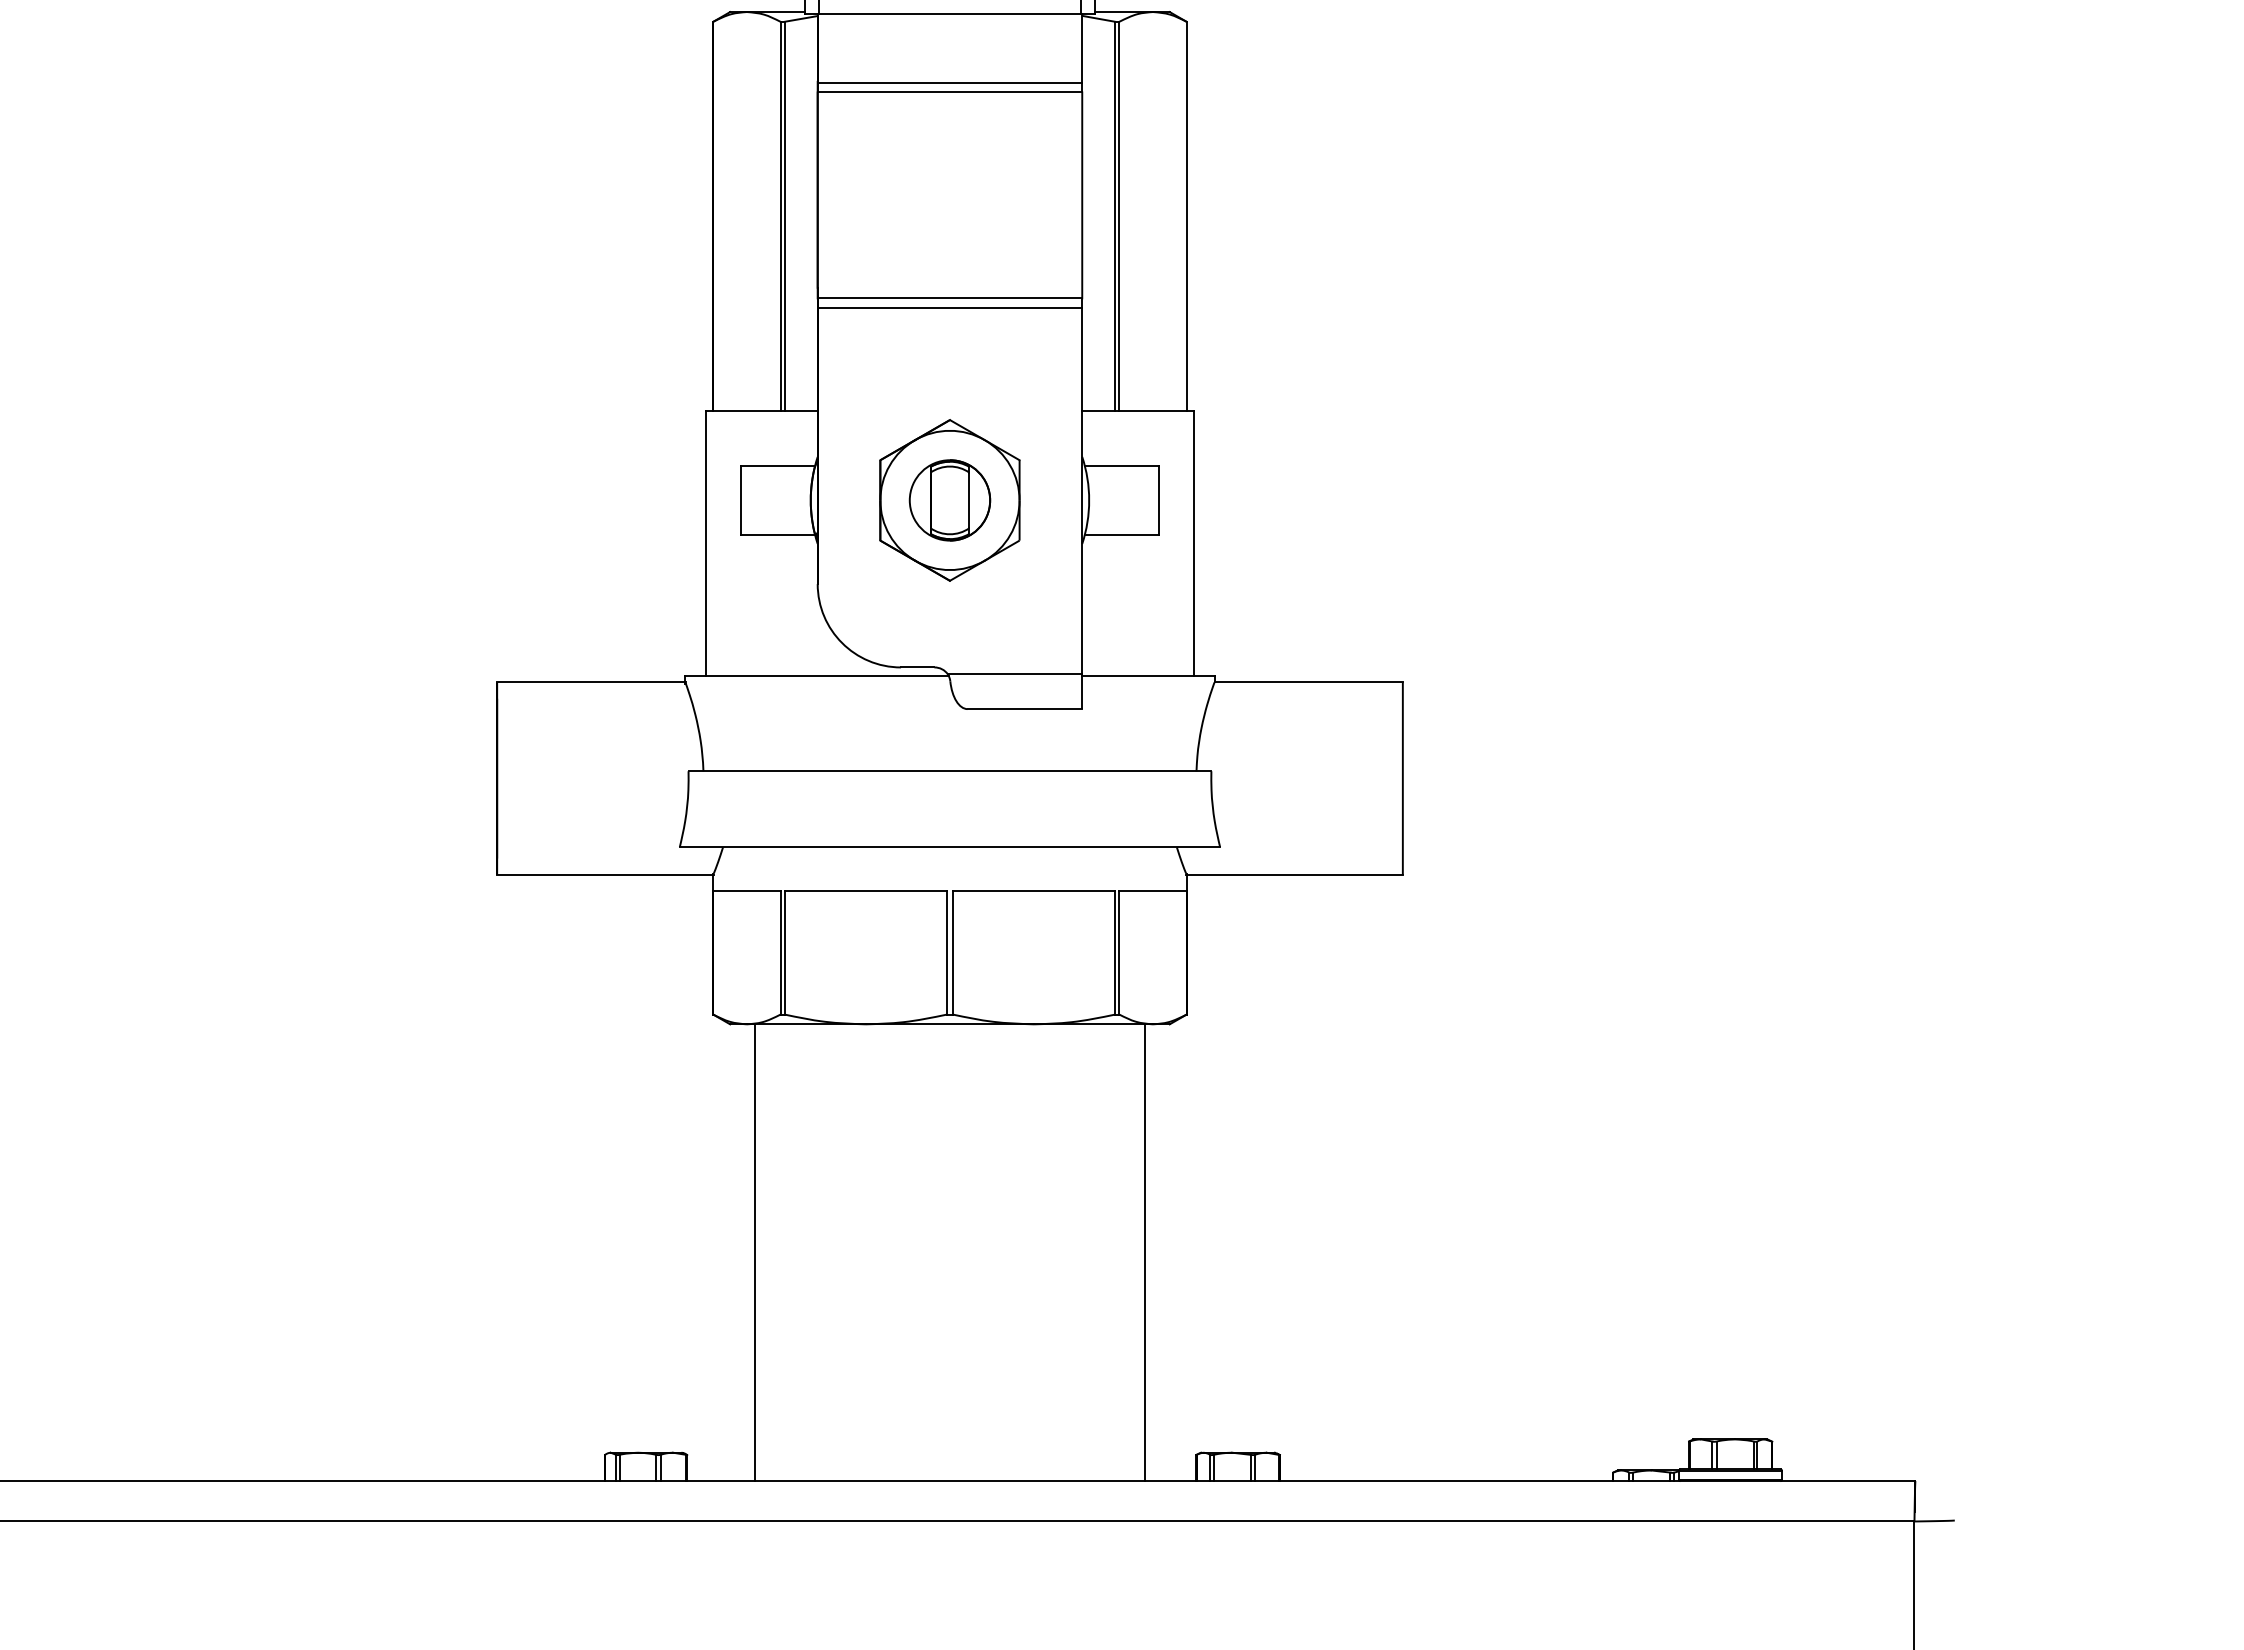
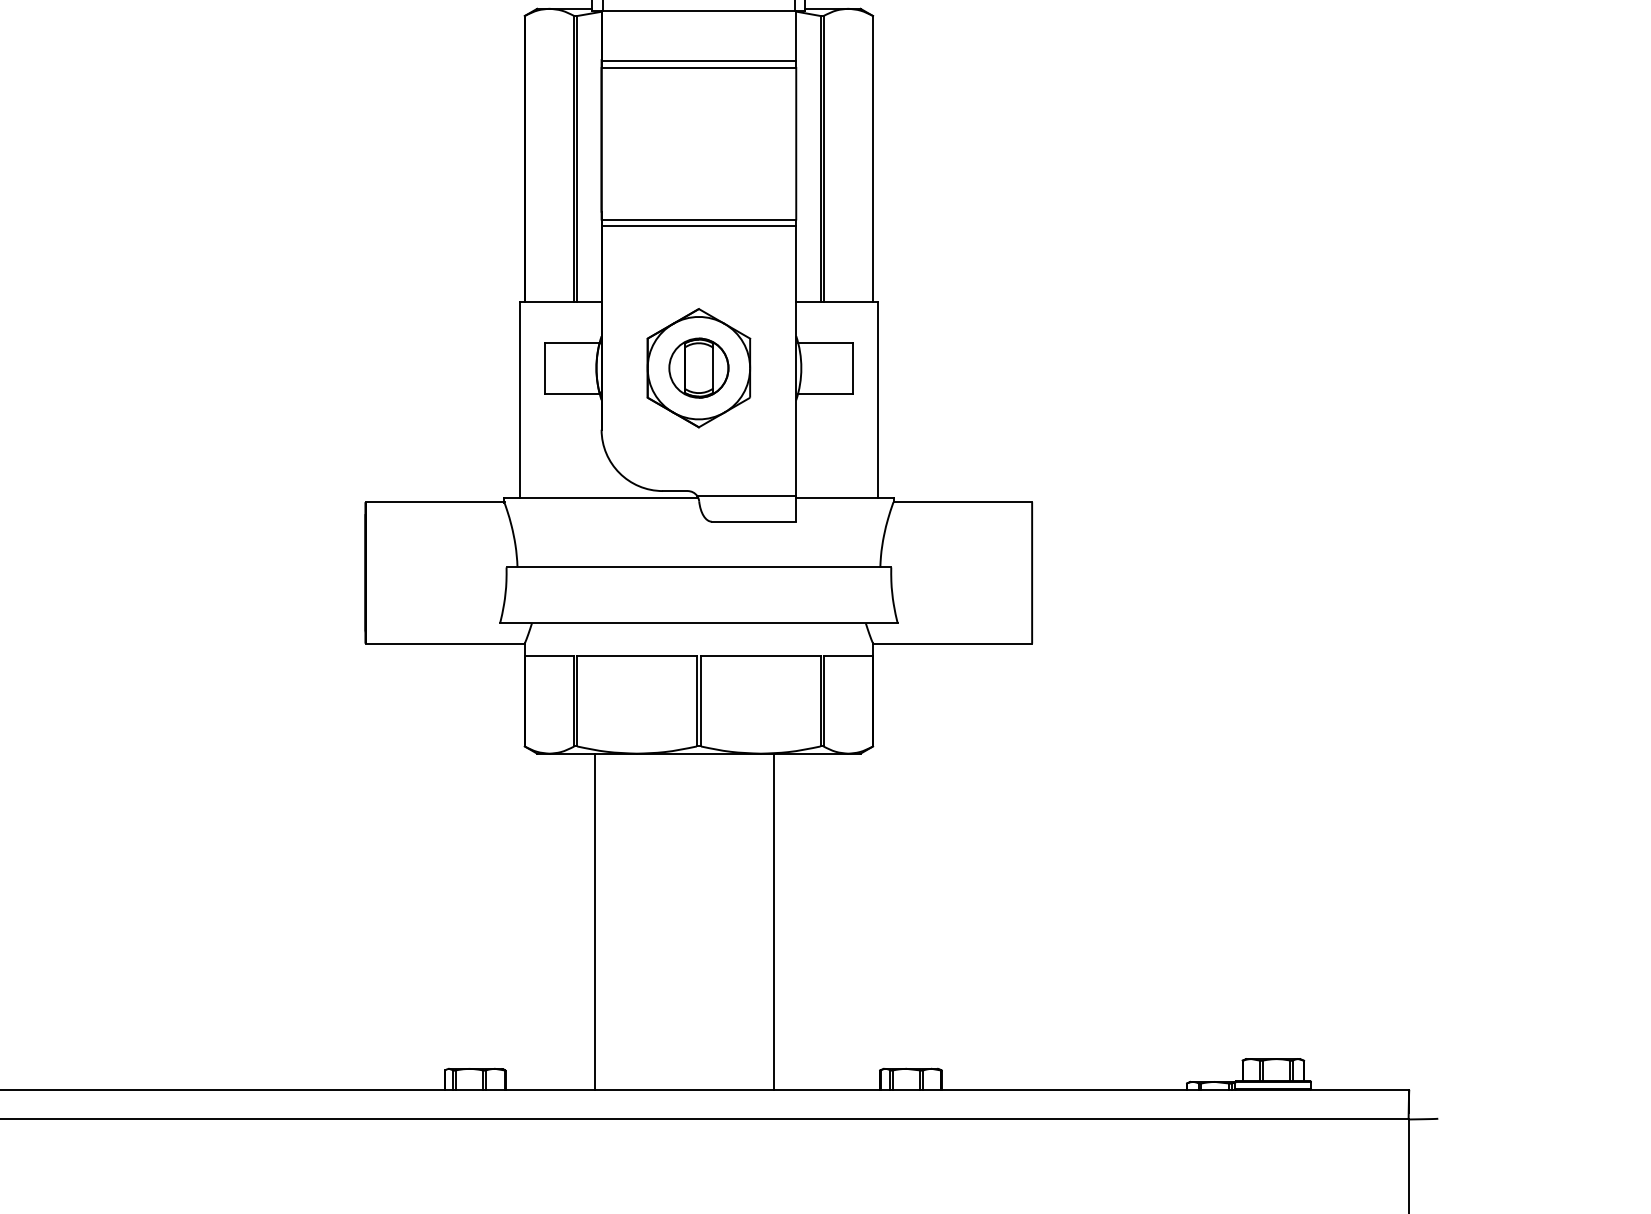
line: (755, 1252) -> (595, 921), moved
line: (1144, 1252) -> (773, 921), moved

